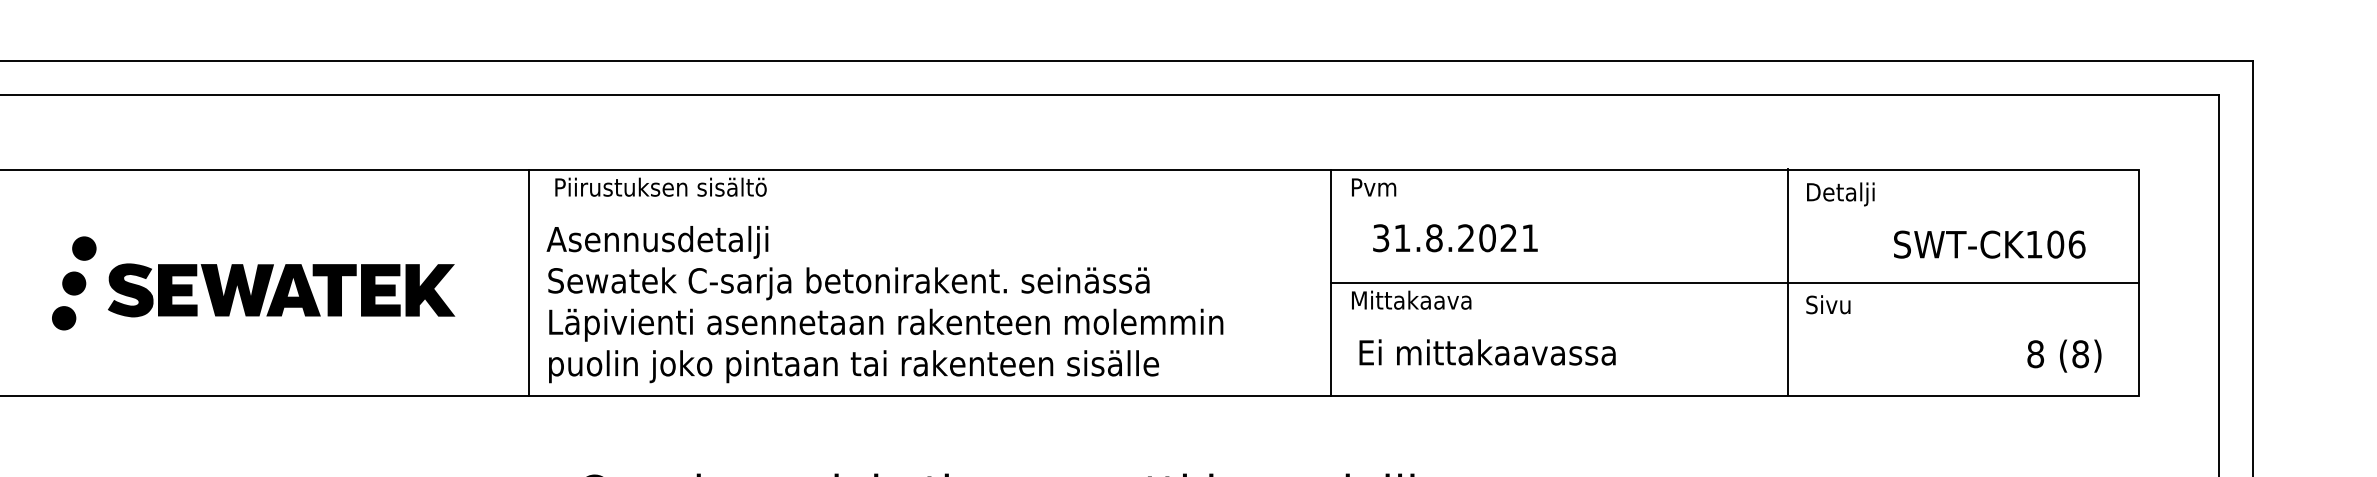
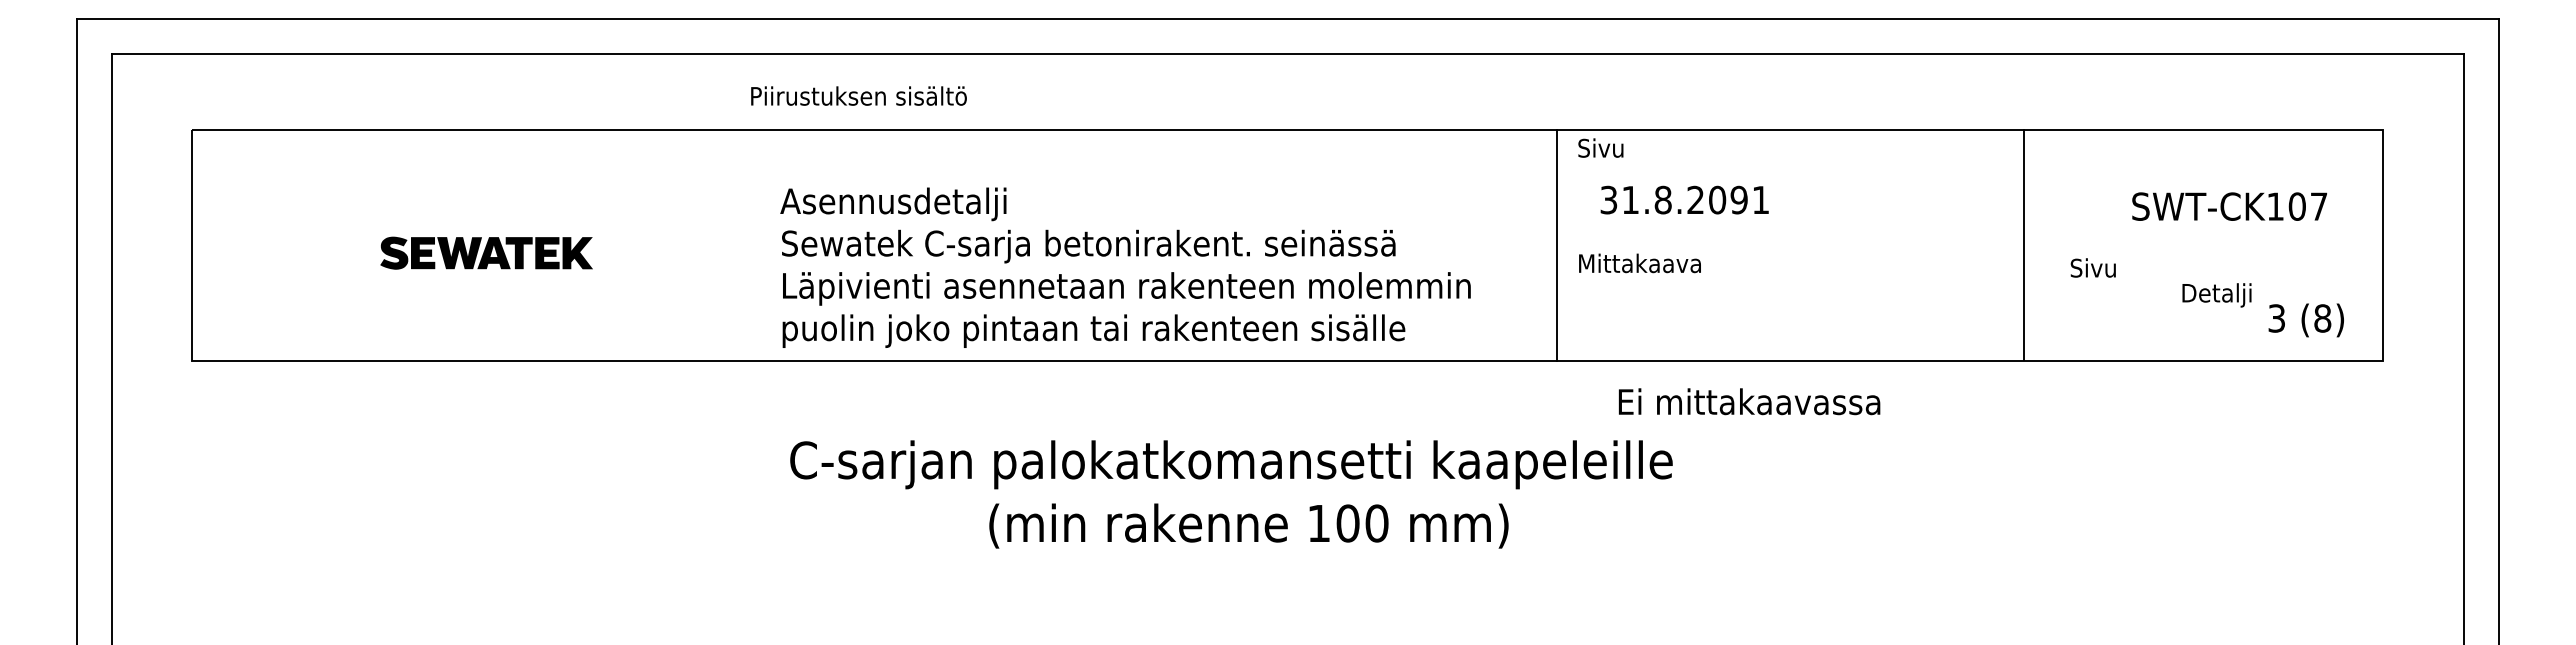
text: (660, 186) -> (858, 95), moved
text: (1373, 186) -> (1601, 147), Pvm -> Sivu
text: (1840, 194) -> (2216, 295), moved
text: (1508, 238) -> (1738, 200), 31.8.2021 -> 31.8.2091
text: (2076, 244) -> (2318, 206), SWT-CK106 -> SWT-CK107
fill: (84, 248) -> (285, 210), removed
line: (529, 282) -> (739, 245), removed
line: (1734, 282) -> (1969, 245), removed
fill: (73, 283) -> (274, 246), removed
part: (281, 289) -> (486, 252), size x0.6
text: (884, 304) -> (1125, 267), moved
text: (1827, 304) -> (2092, 267), moved
fill: (63, 317) -> (264, 281), removed
text: (1487, 352) -> (1749, 401), moved
text: (2035, 354) -> (2276, 318), 8 -> 3

